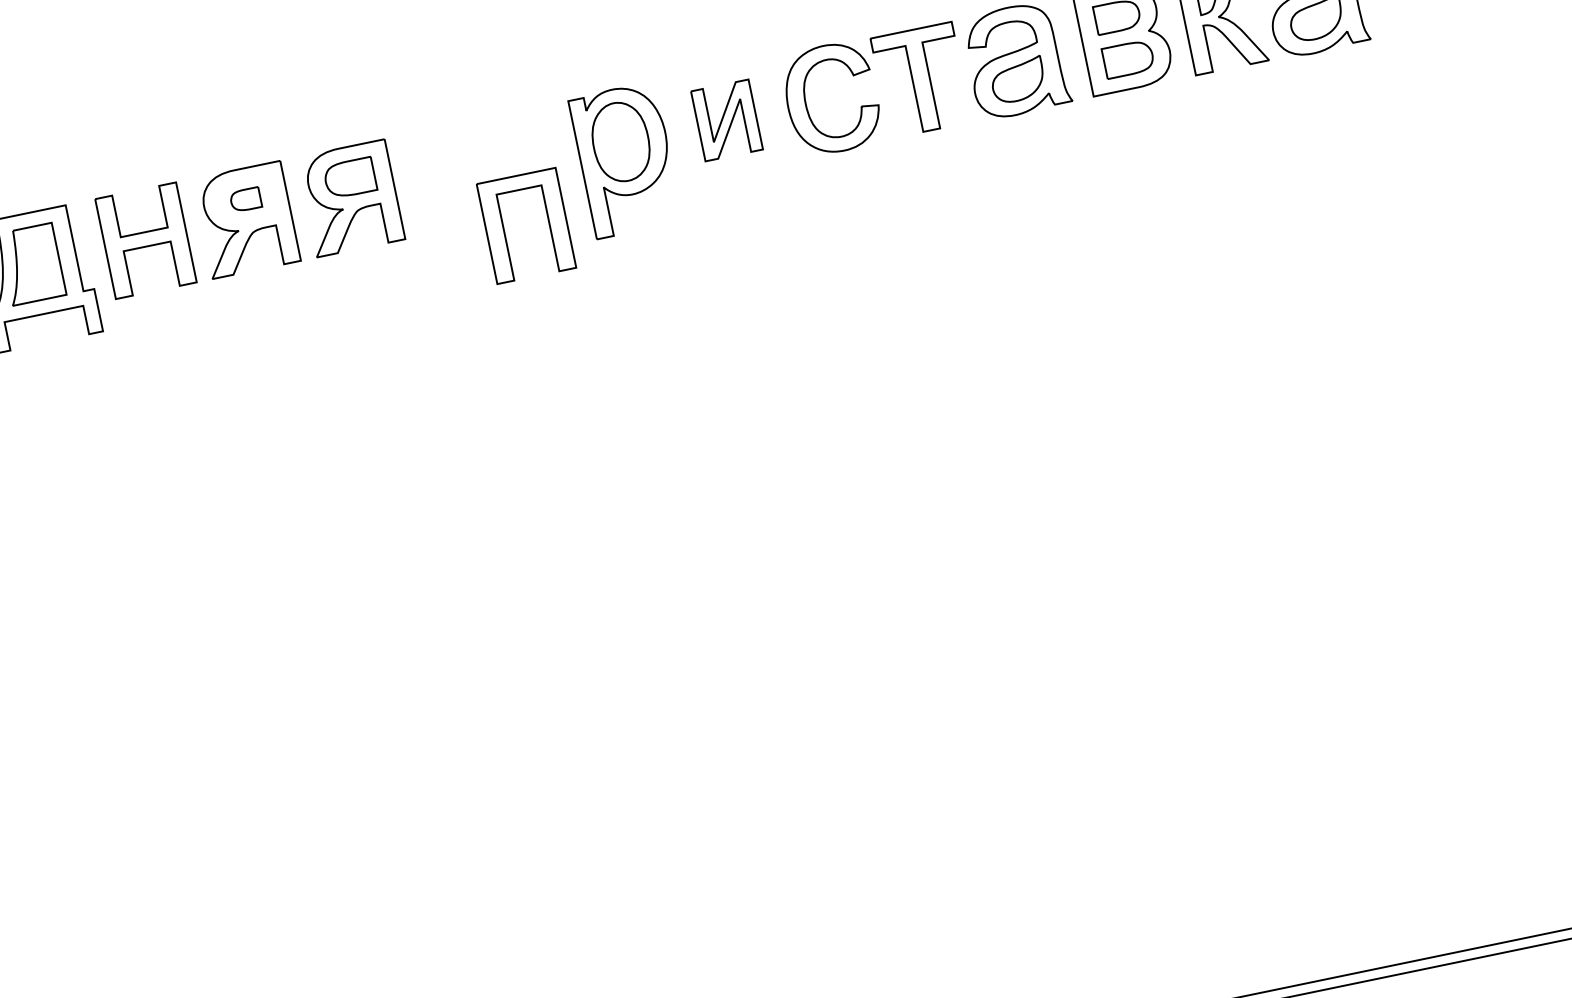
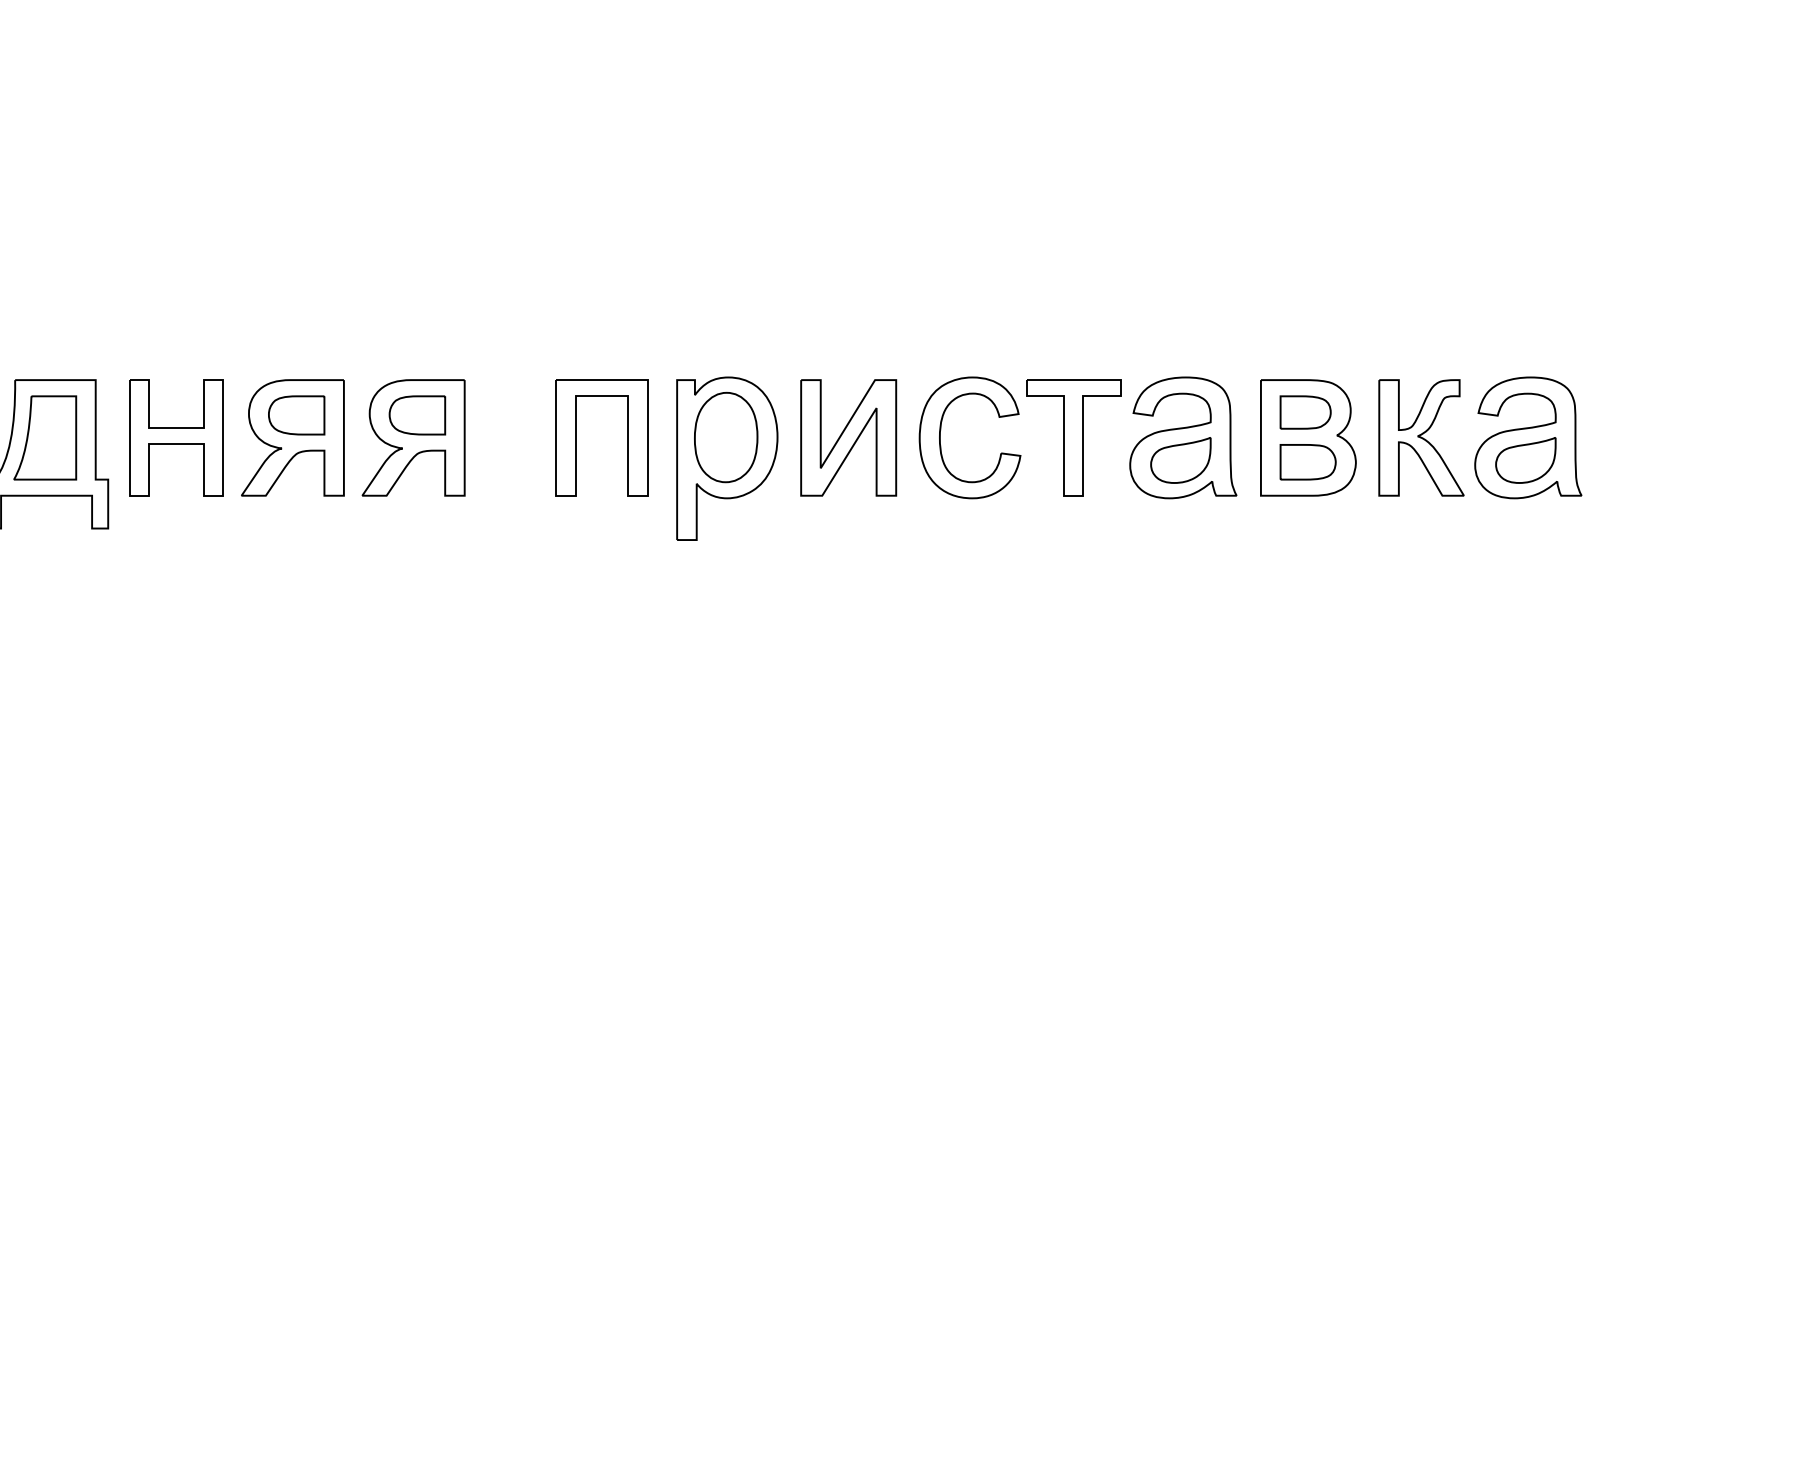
part: (726, 120) -> (848, 437), size x1.43
part: (245, 199) -> (296, 415), size x1.67
part: (504, 230) -> (576, 437), moved

